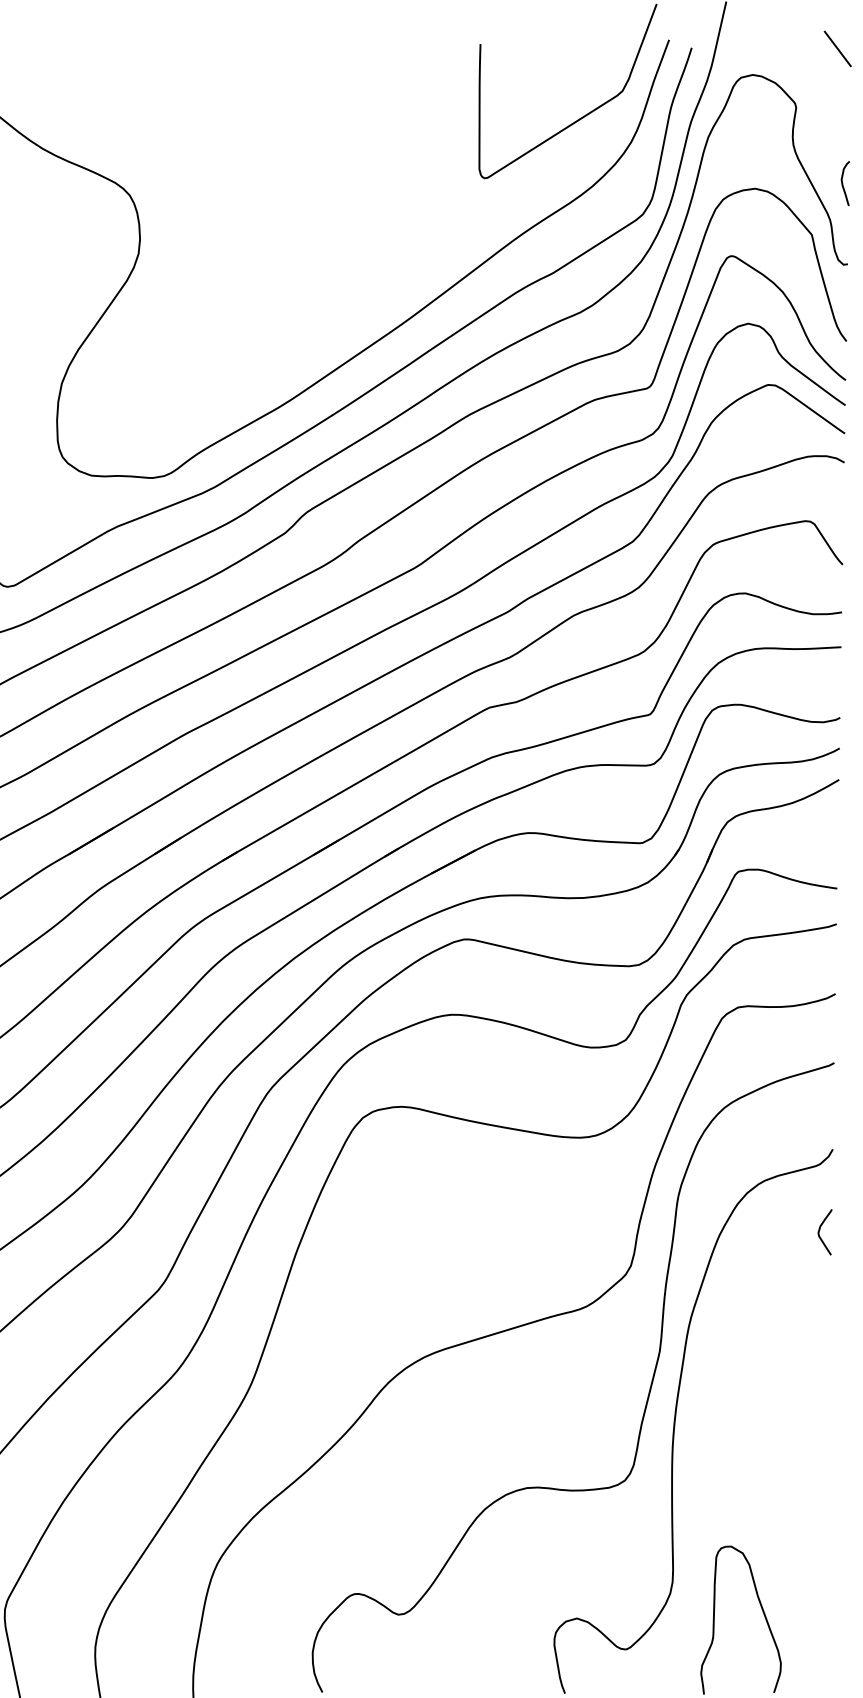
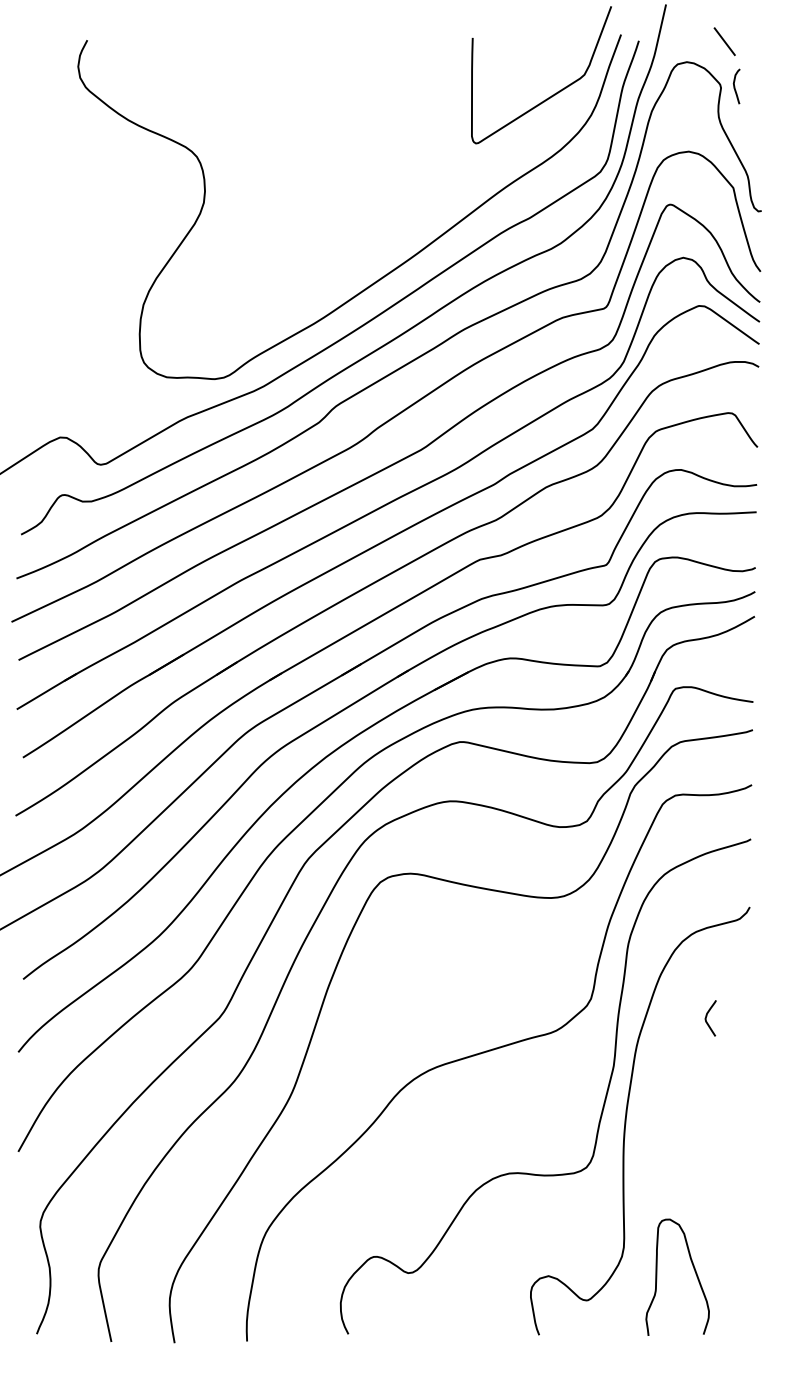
line: (837, 48) -> (724, 41), moved
curve: (843, 183) -> (735, 86), moved
curve: (820, 1229) -> (707, 1016), moved

